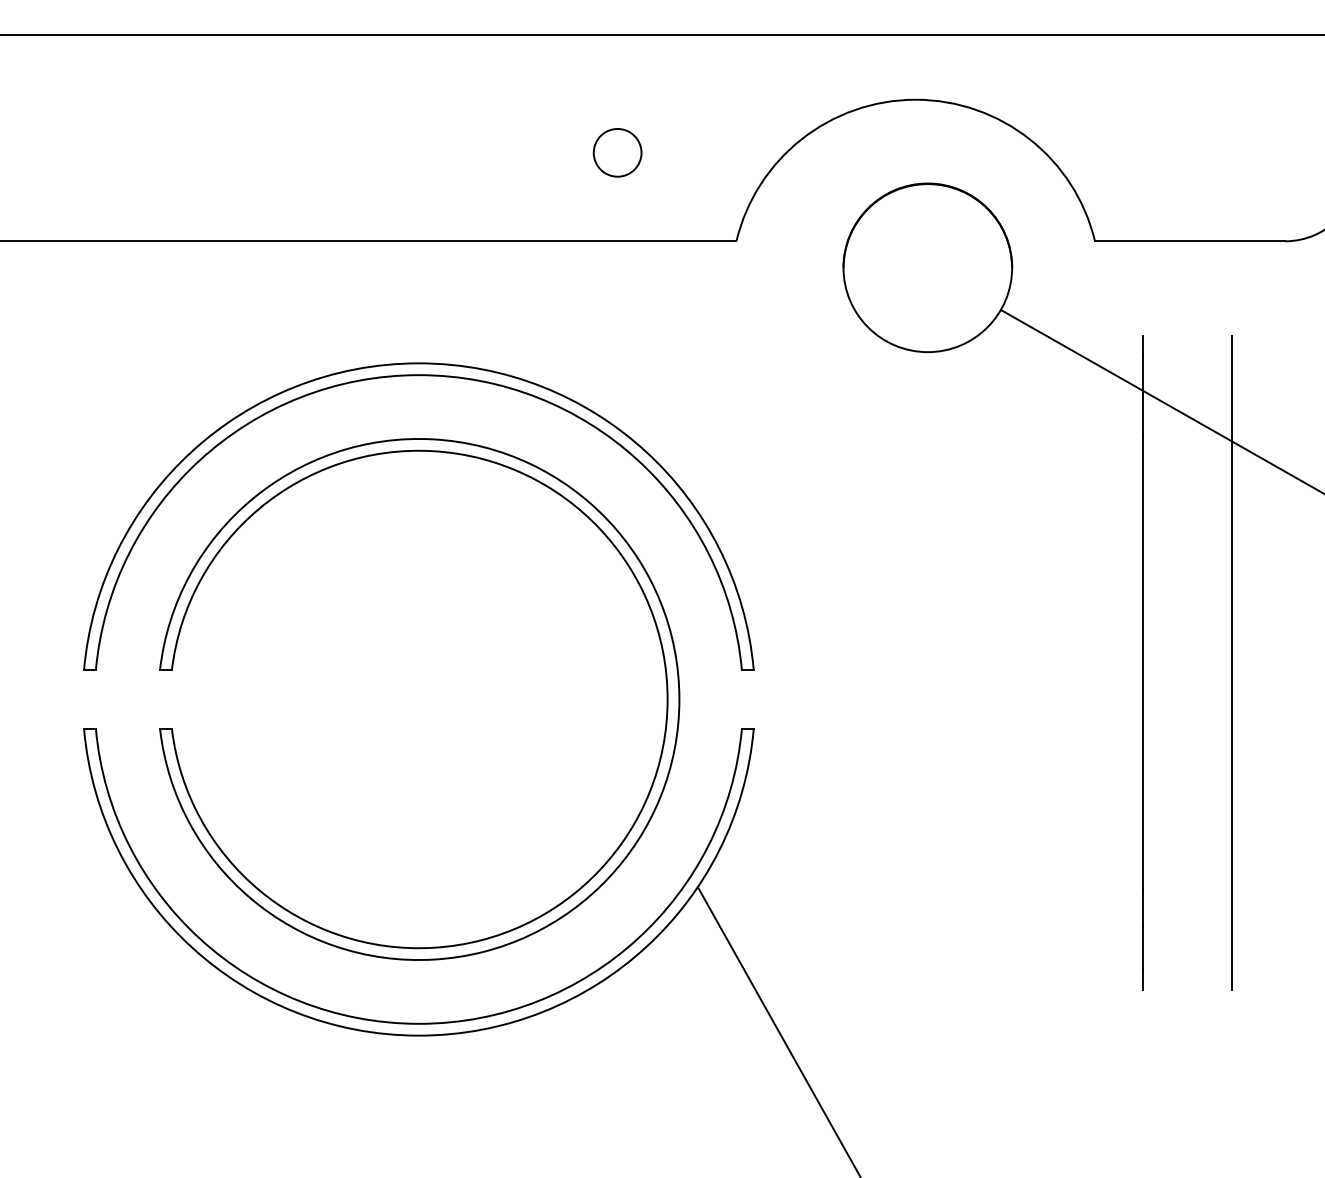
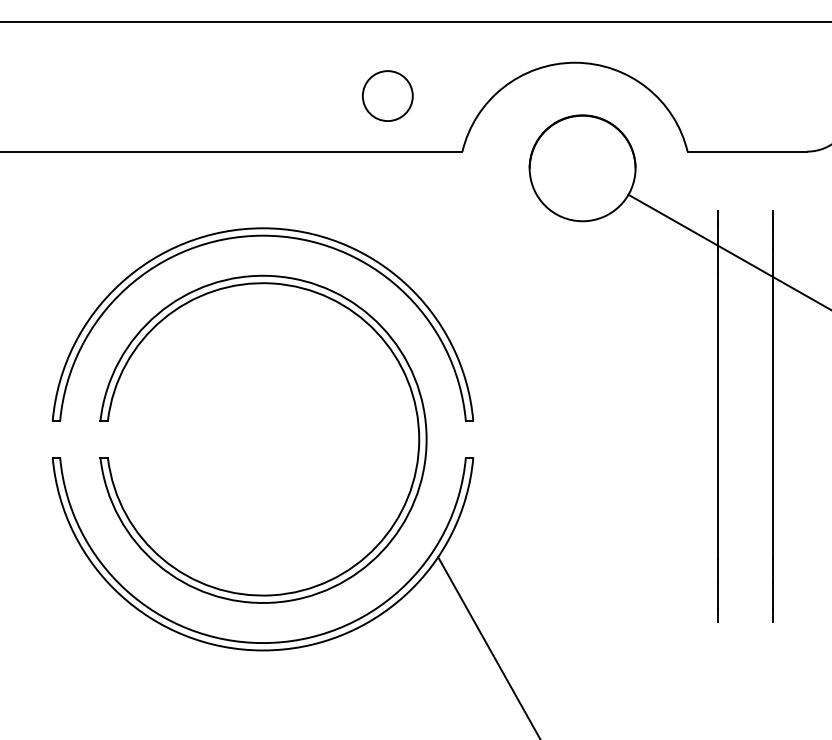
circle: (617, 153) -> (387, 96), size x1.67

